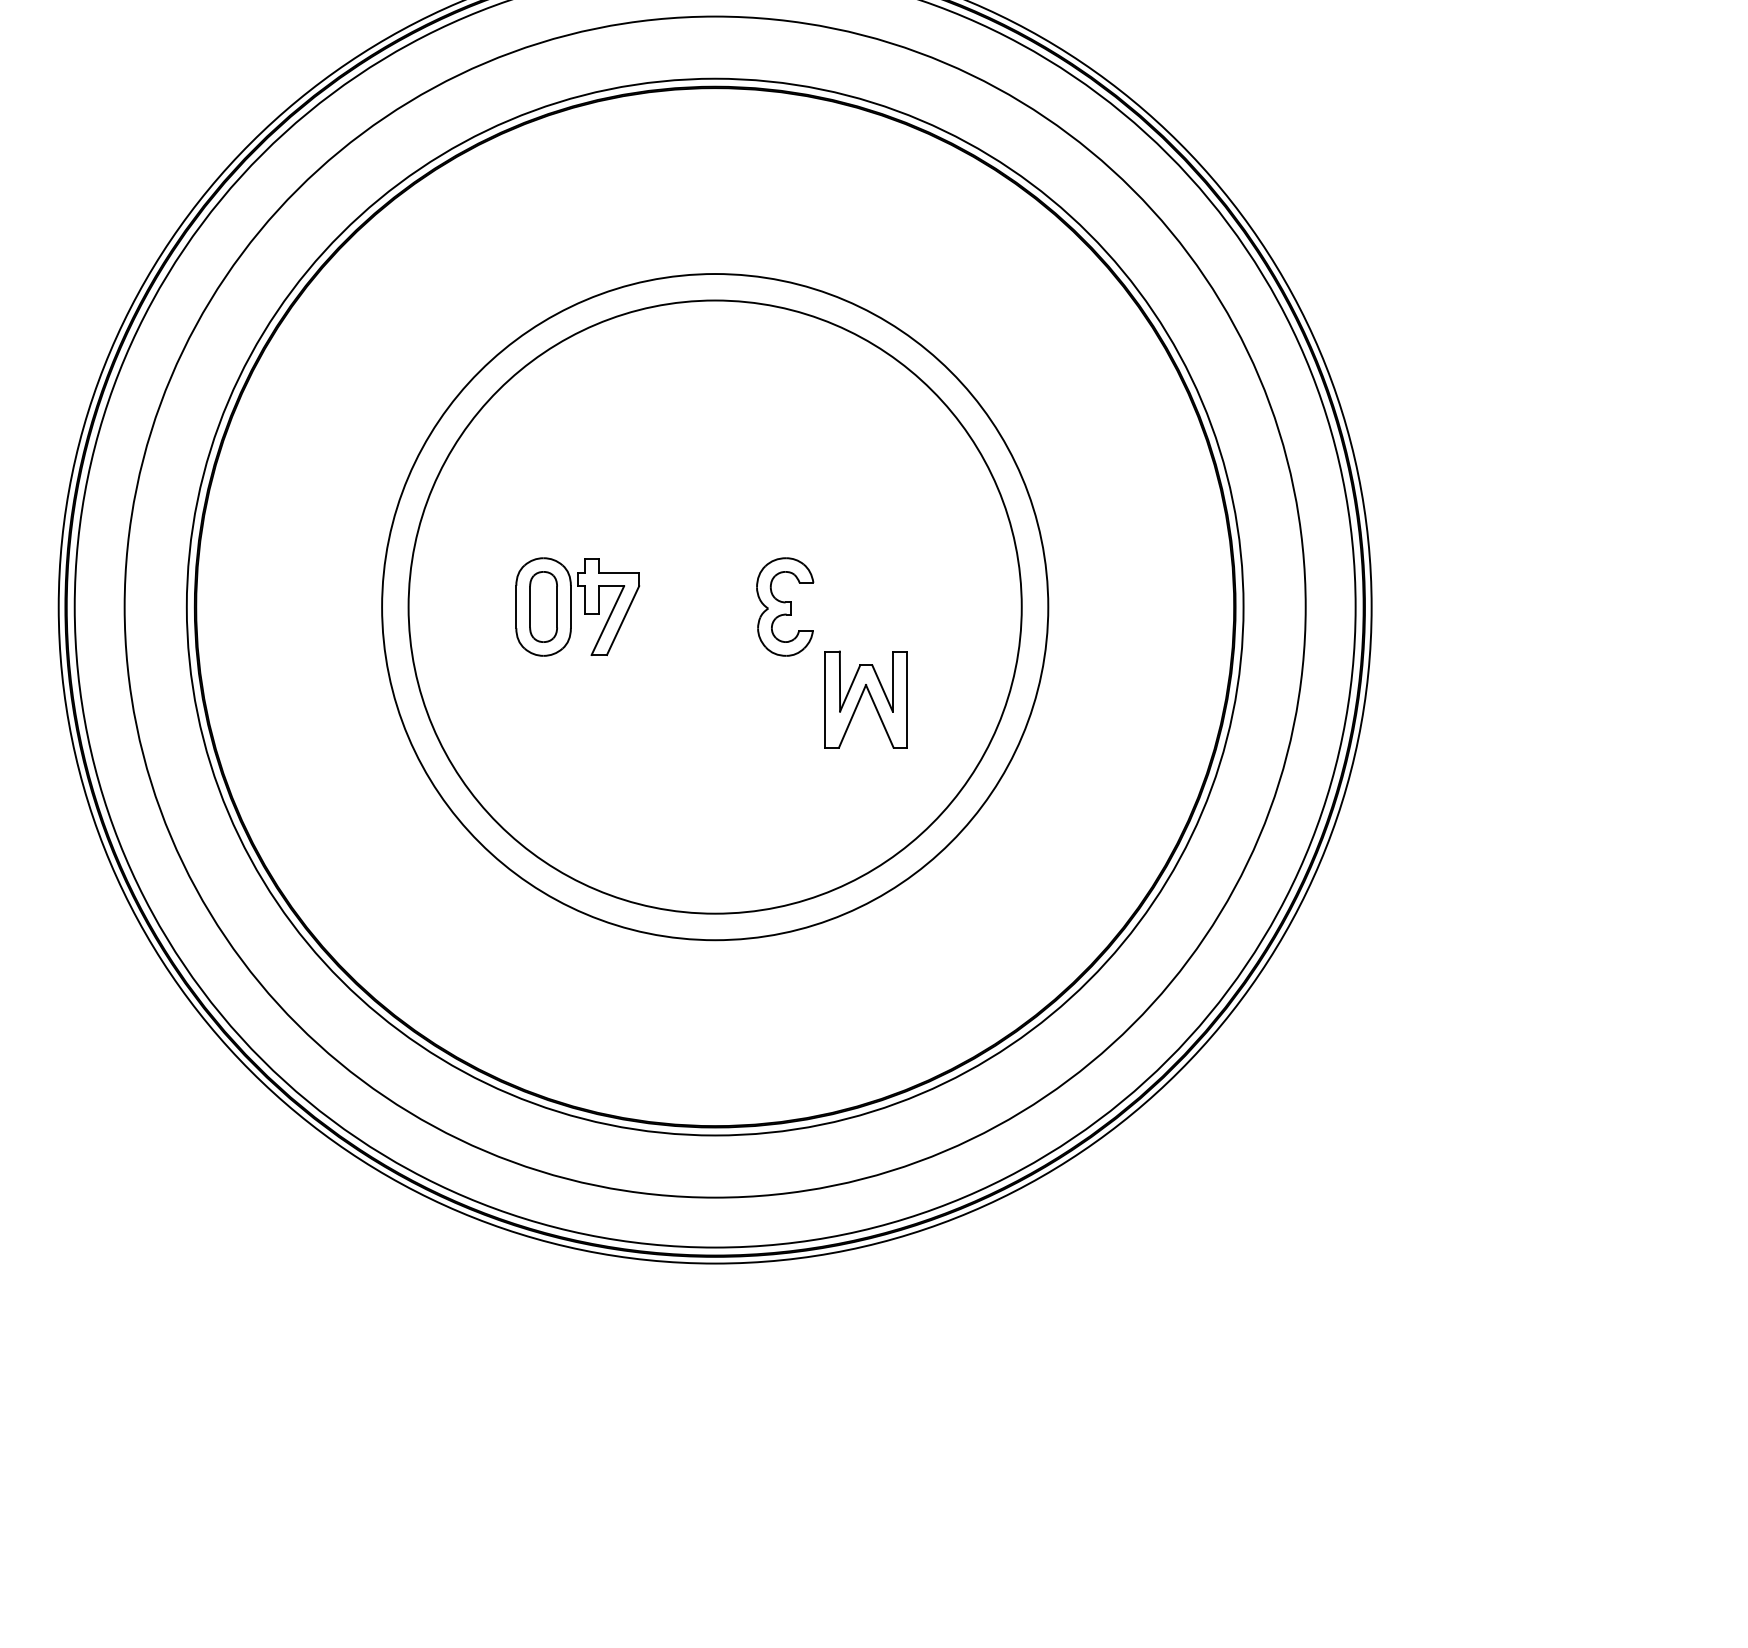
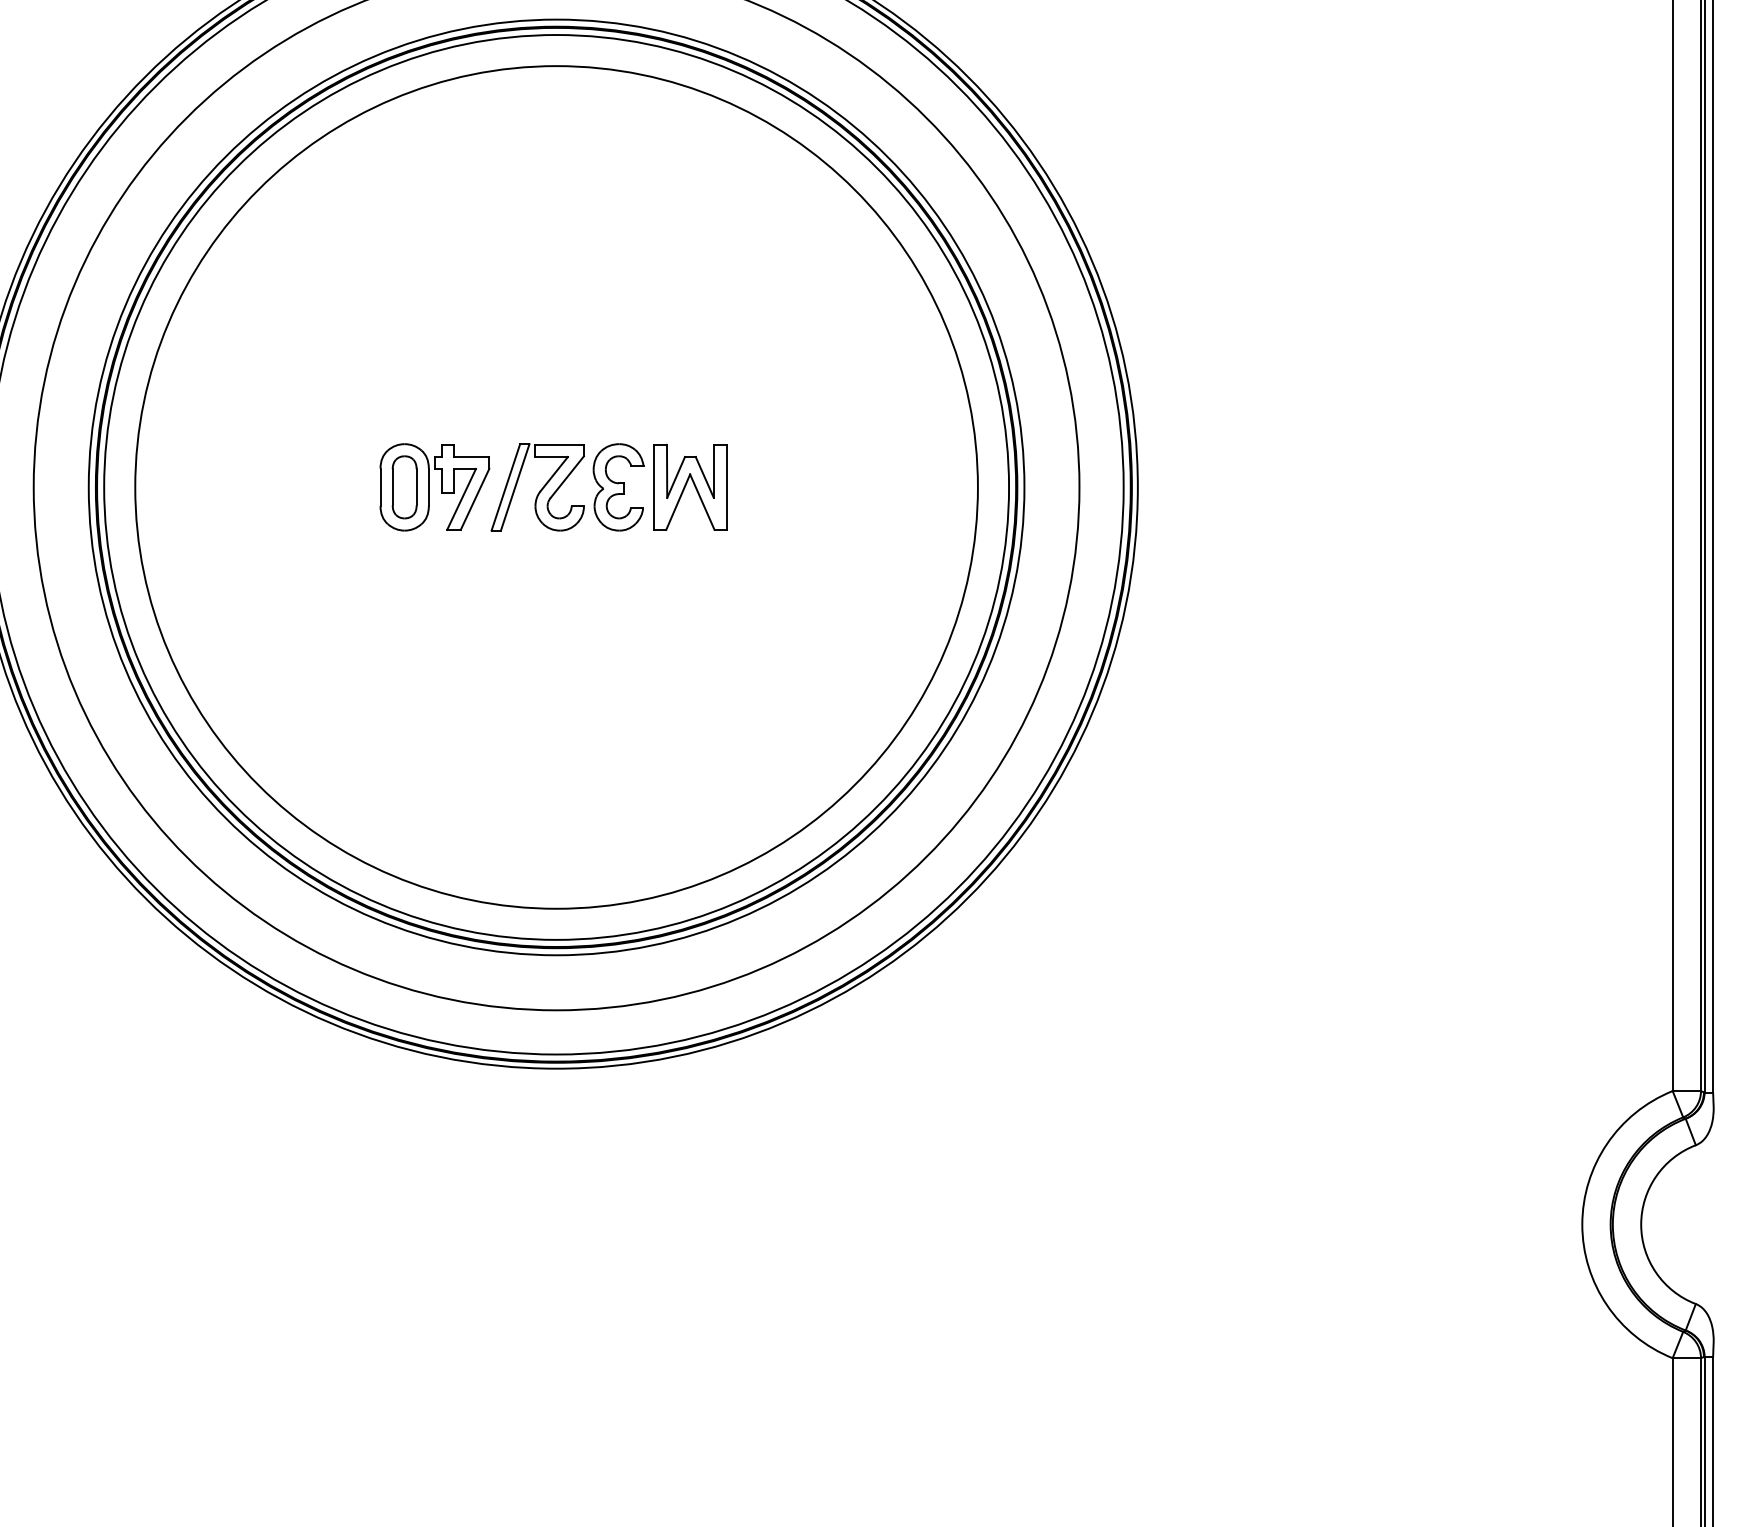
part: (693, 607) -> (537, 487), added
circle: (715, 607) -> (556, 487), size x1.43
circle: (715, 607) -> (556, 487), size x1.67
part: (866, 699) -> (690, 487), moved

